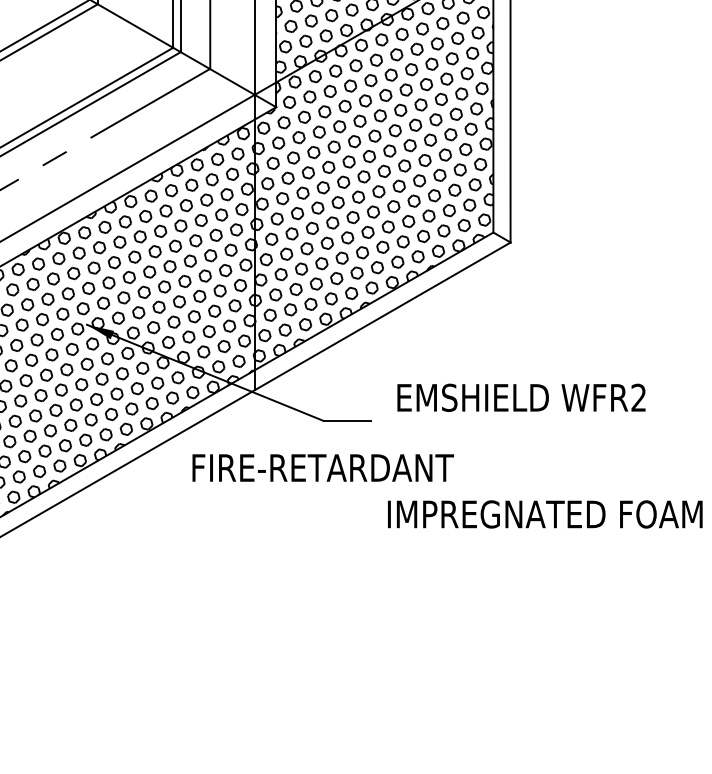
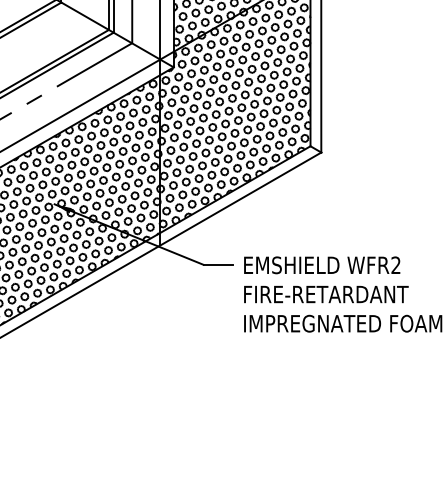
text: (521, 398) -> (322, 265), moved
text: (323, 468) -> (326, 294), moved

